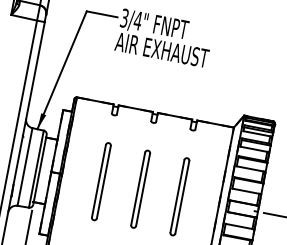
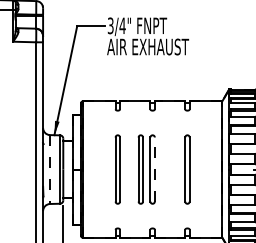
line: (25, 168) -> (50, 170), solid -> dashed
part: (126, 186) -> (140, 169), added
line: (142, 189) -> (154, 169), solid -> dashed

